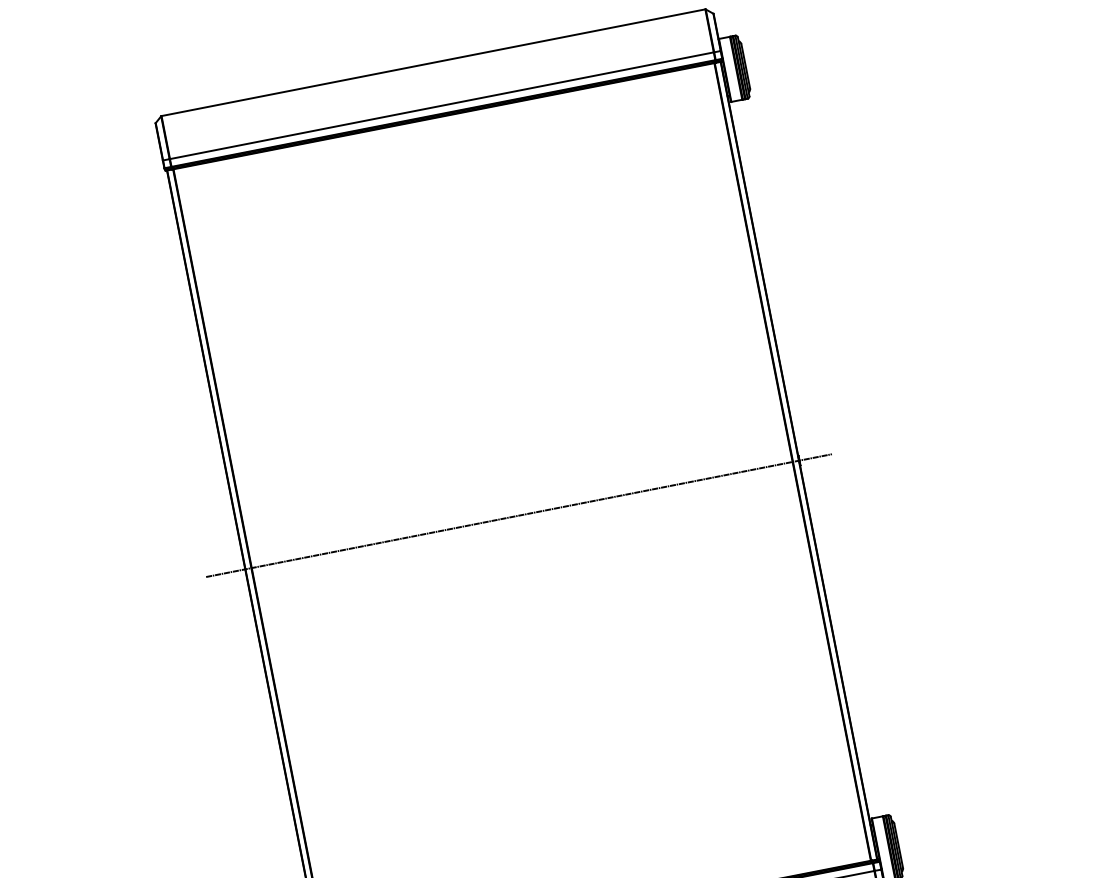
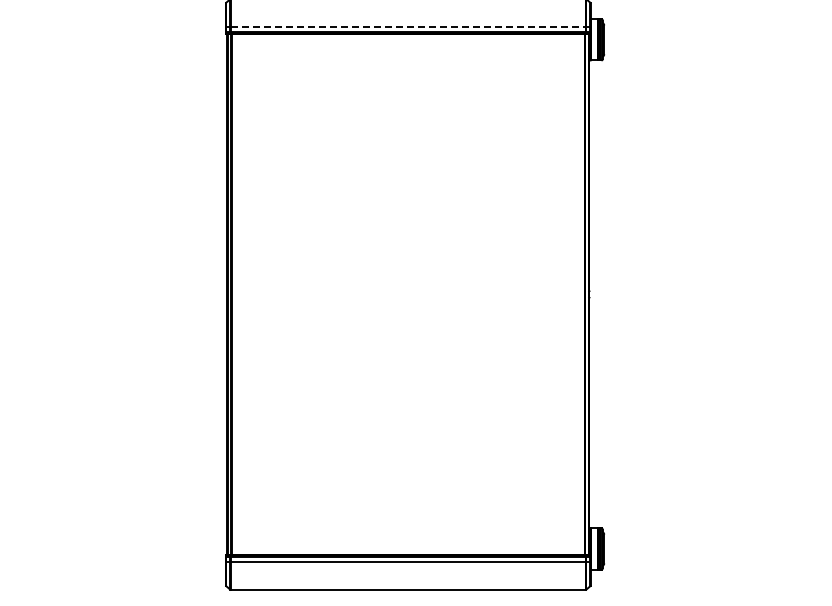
line: (442, 106) -> (408, 27), solid -> dashed
line: (517, 515) -> (405, 294), removed

